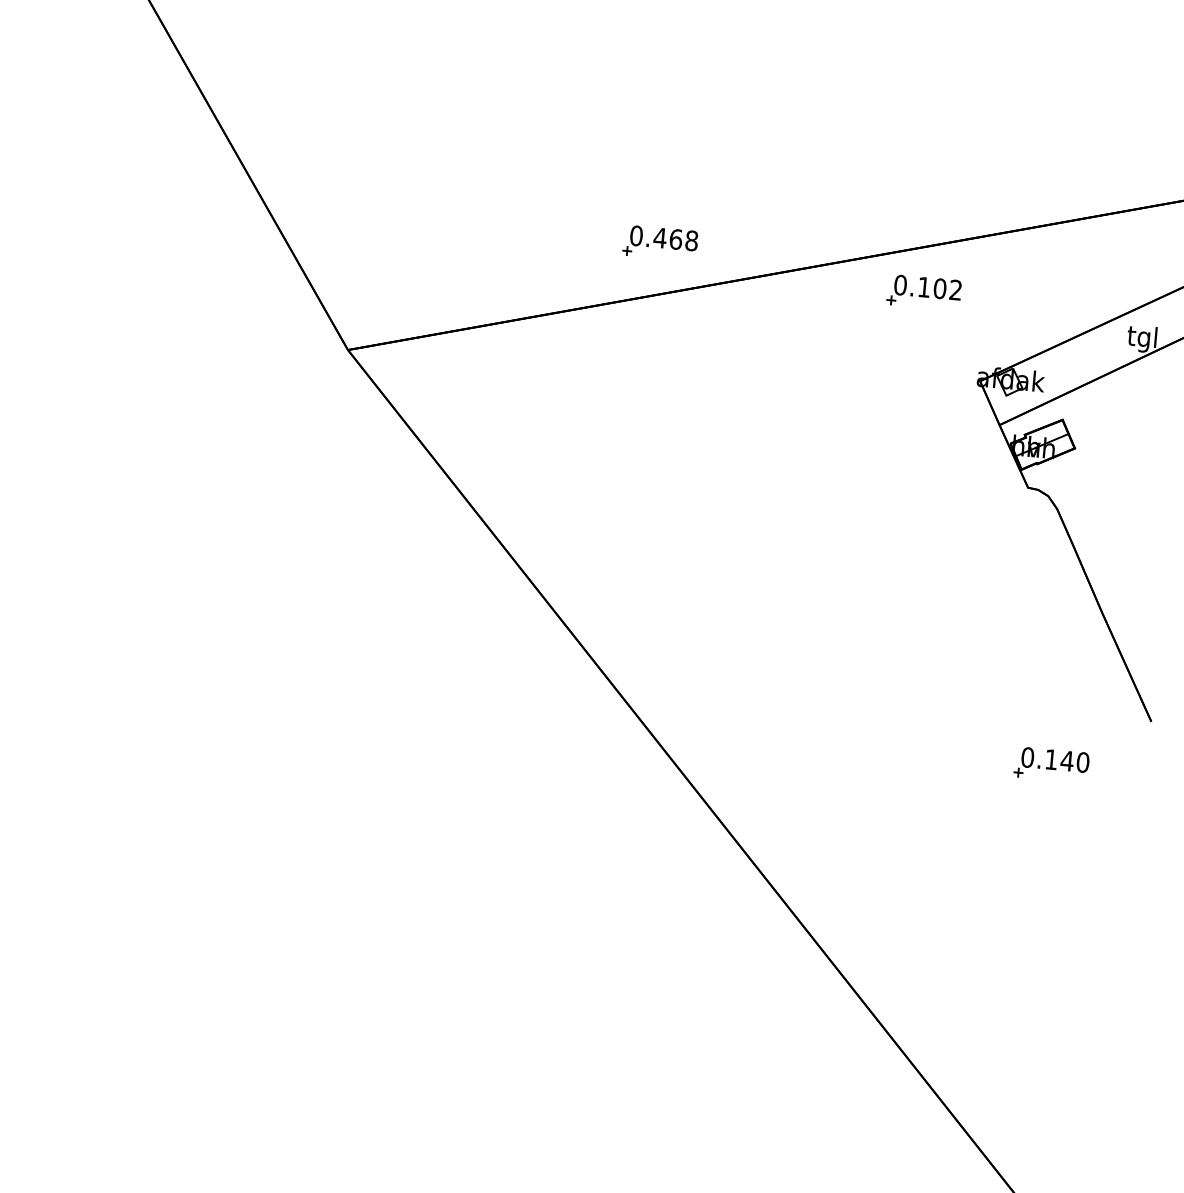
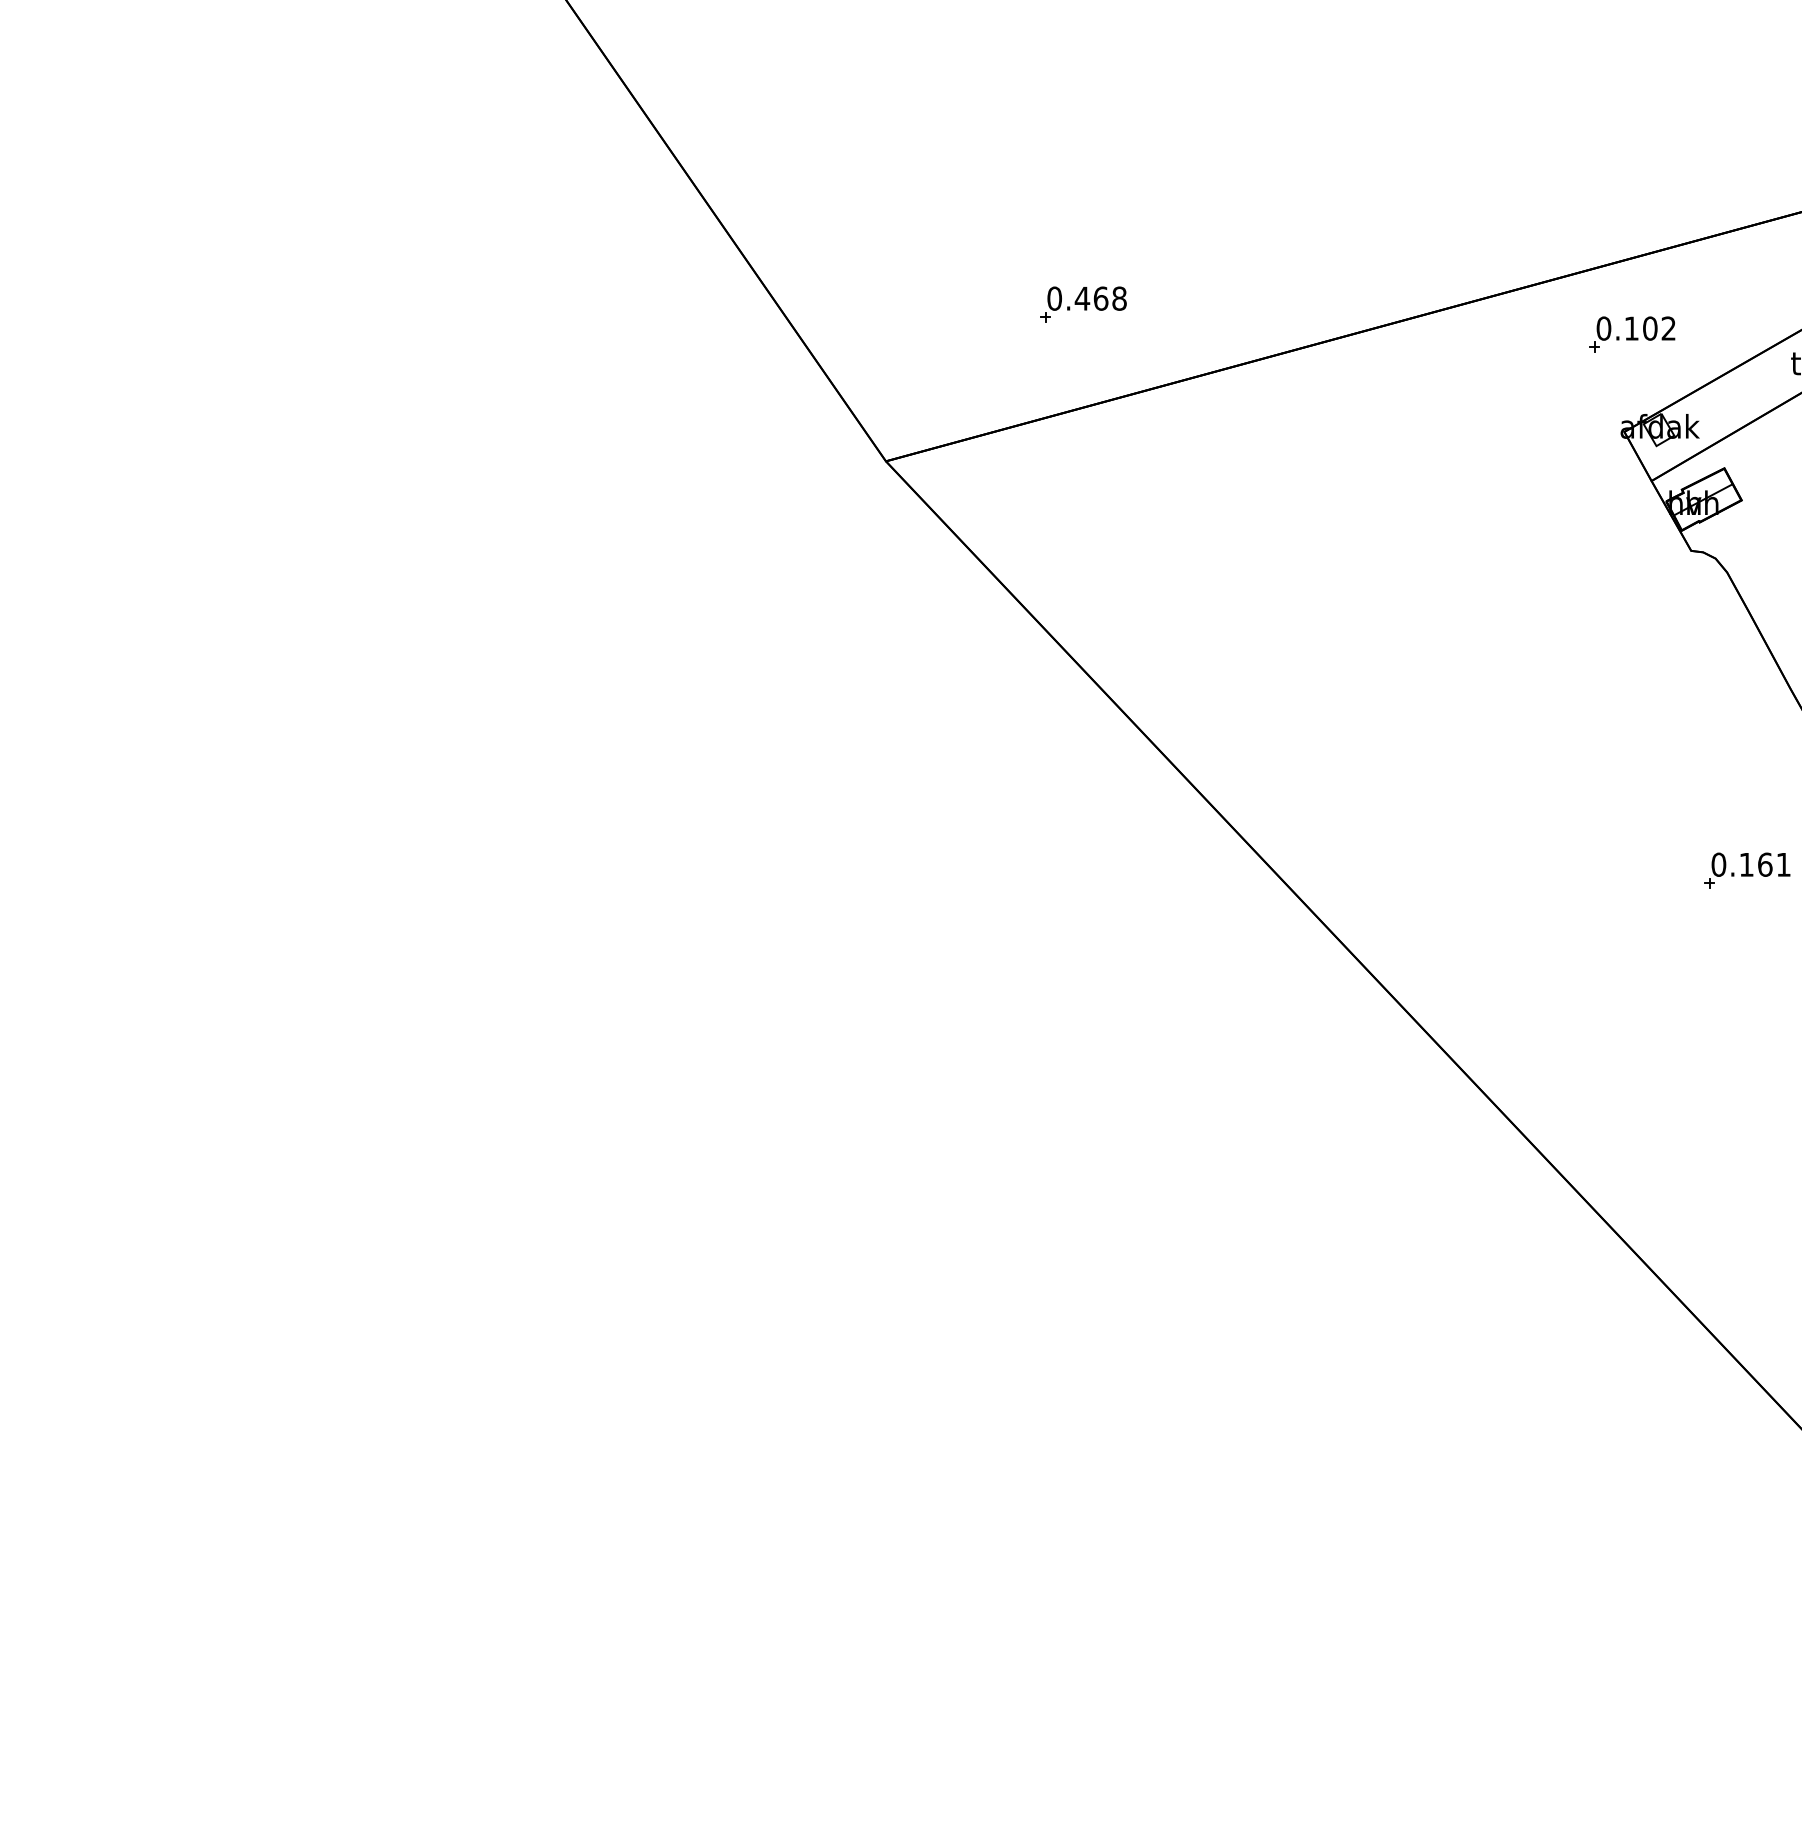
part: (660, 243) -> (1083, 304), moved
part: (924, 292) -> (1632, 334), moved
text: (1075, 761) -> (1774, 864), 0.140 -> 0.161

